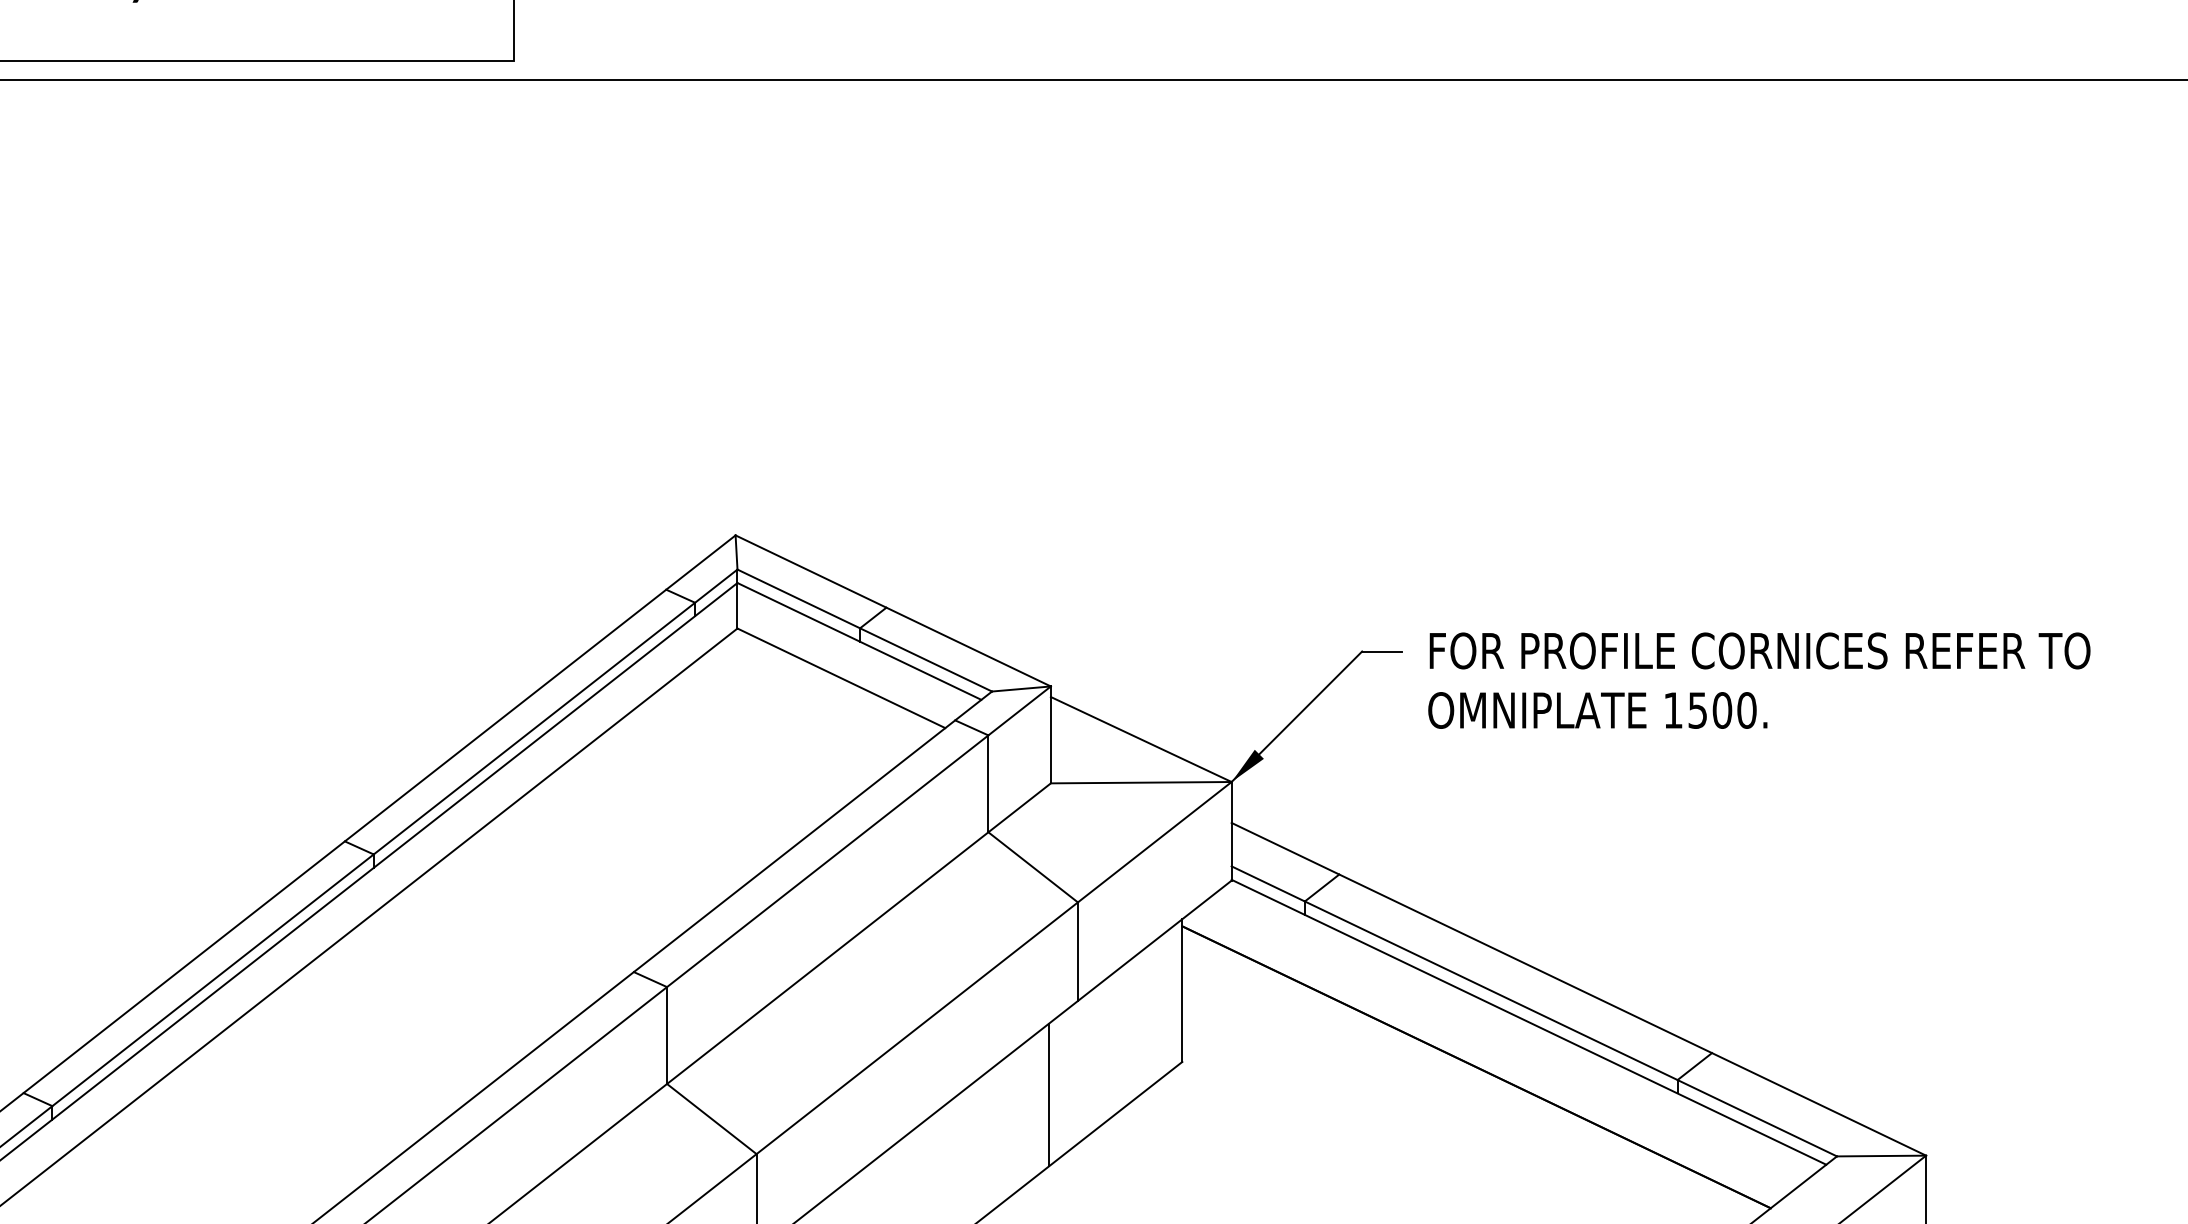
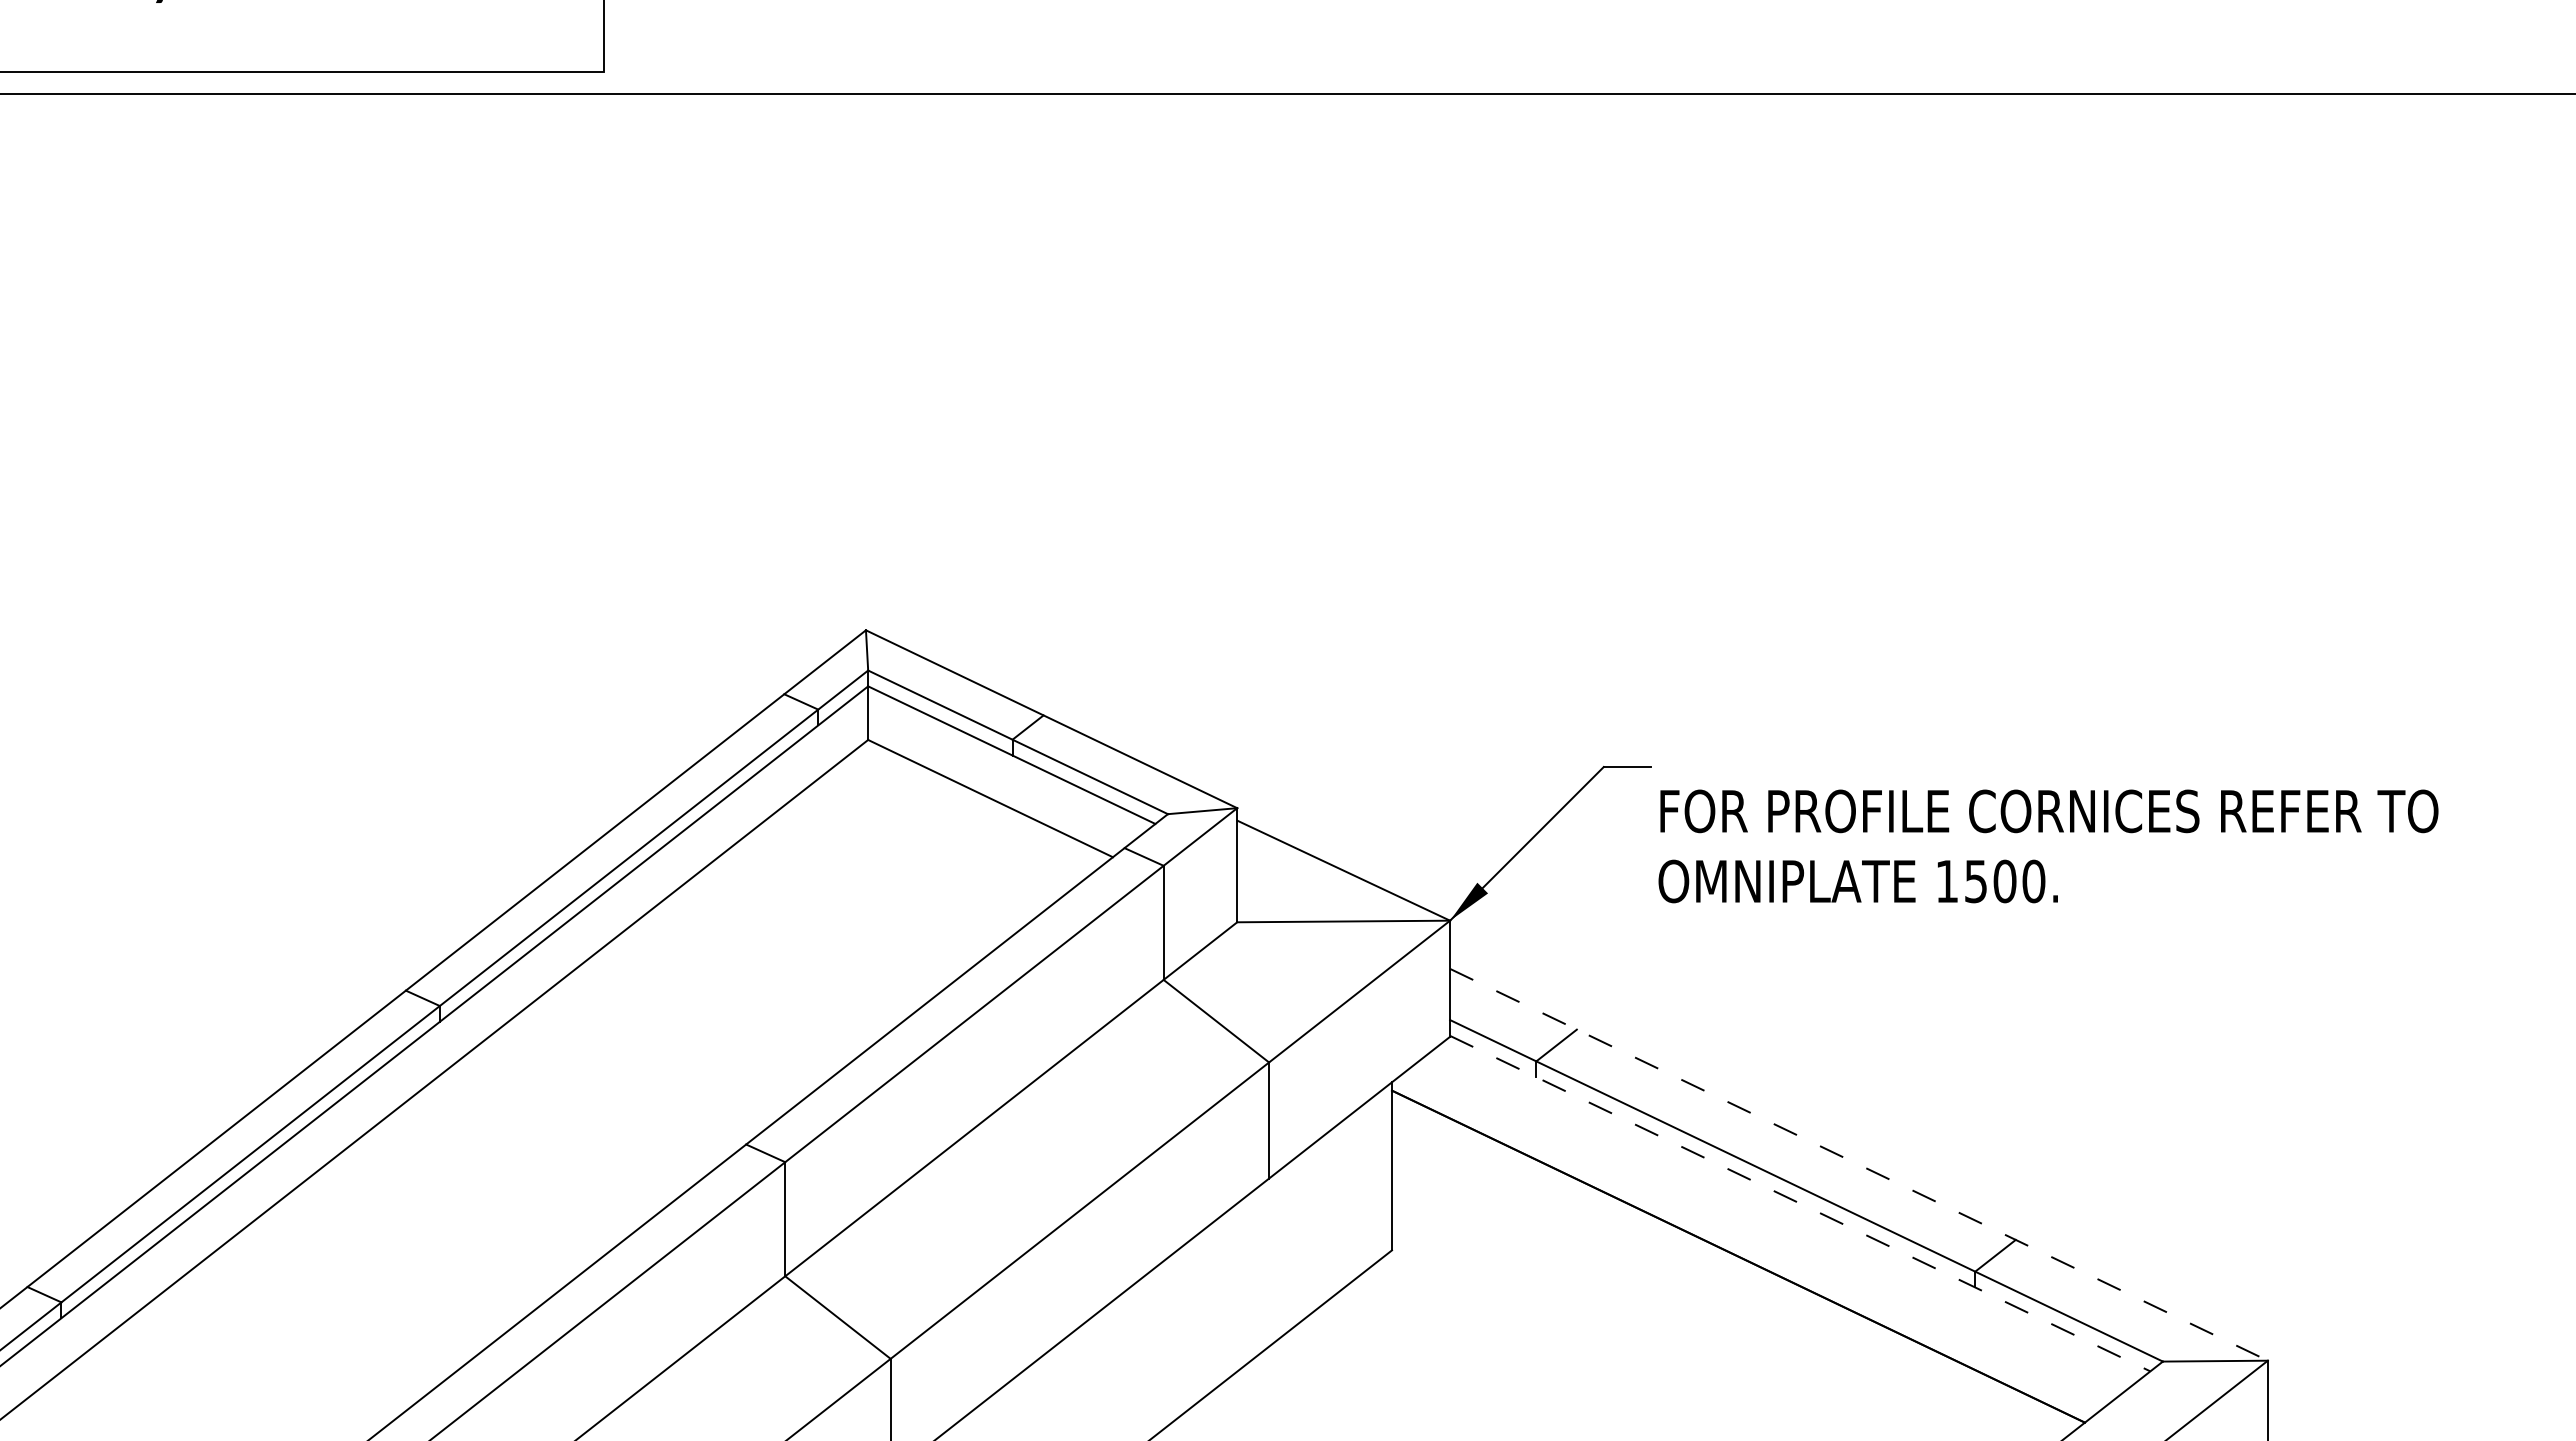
text: (1759, 680) -> (2048, 846), moved
line: (1579, 989) -> (1859, 1165), solid -> dashed
line: (1529, 1022) -> (1800, 1203), solid -> dashed
line: (1049, 1094) -> (1235, 1288), removed

